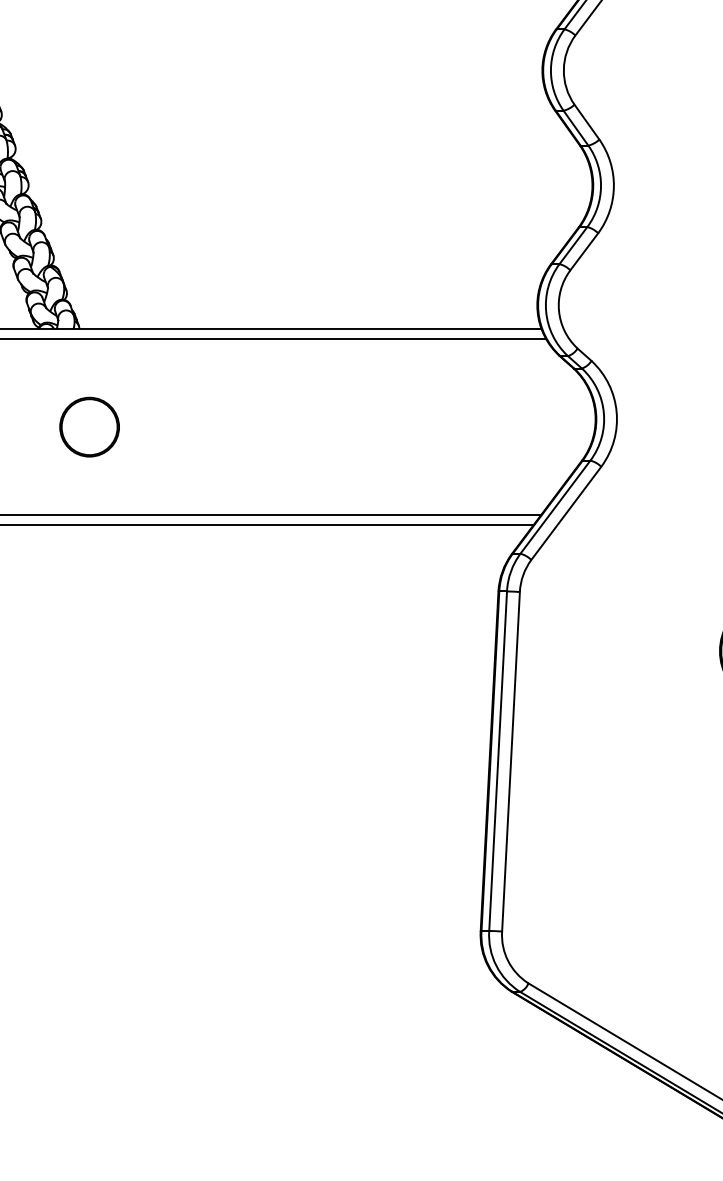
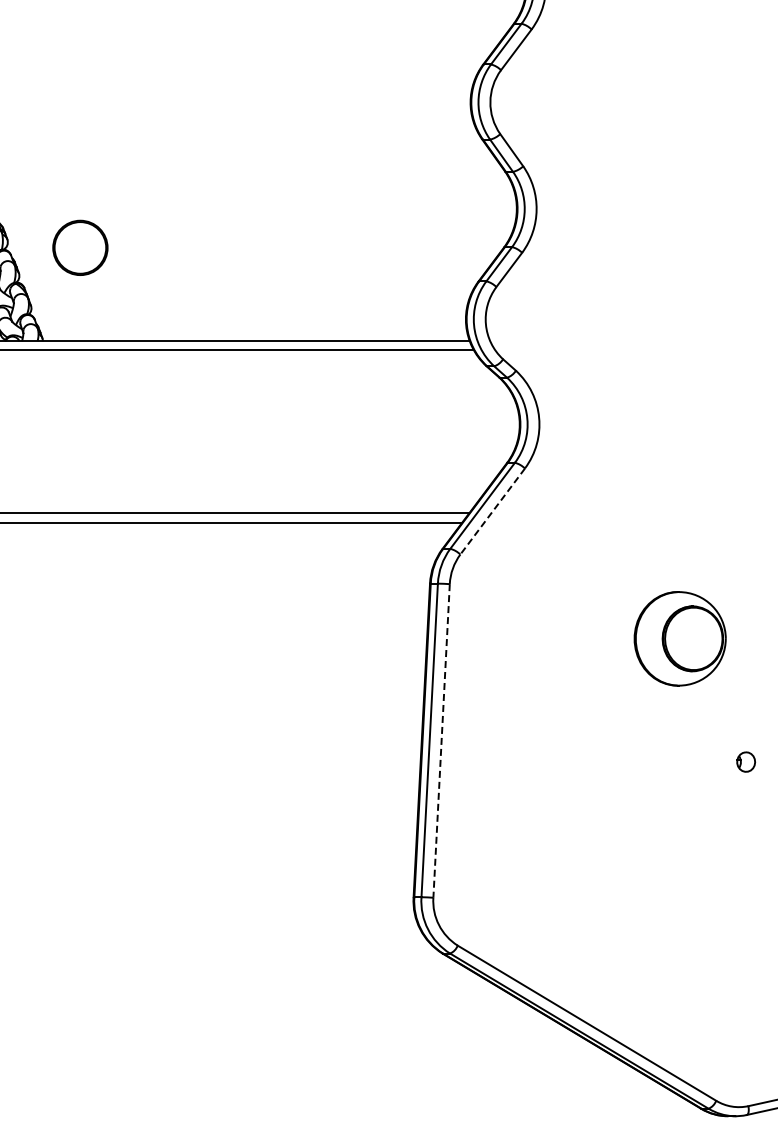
part: (89, 426) -> (80, 247), moved
line: (566, 513) -> (492, 511), solid -> dashed
line: (510, 762) -> (441, 741), solid -> dashed

